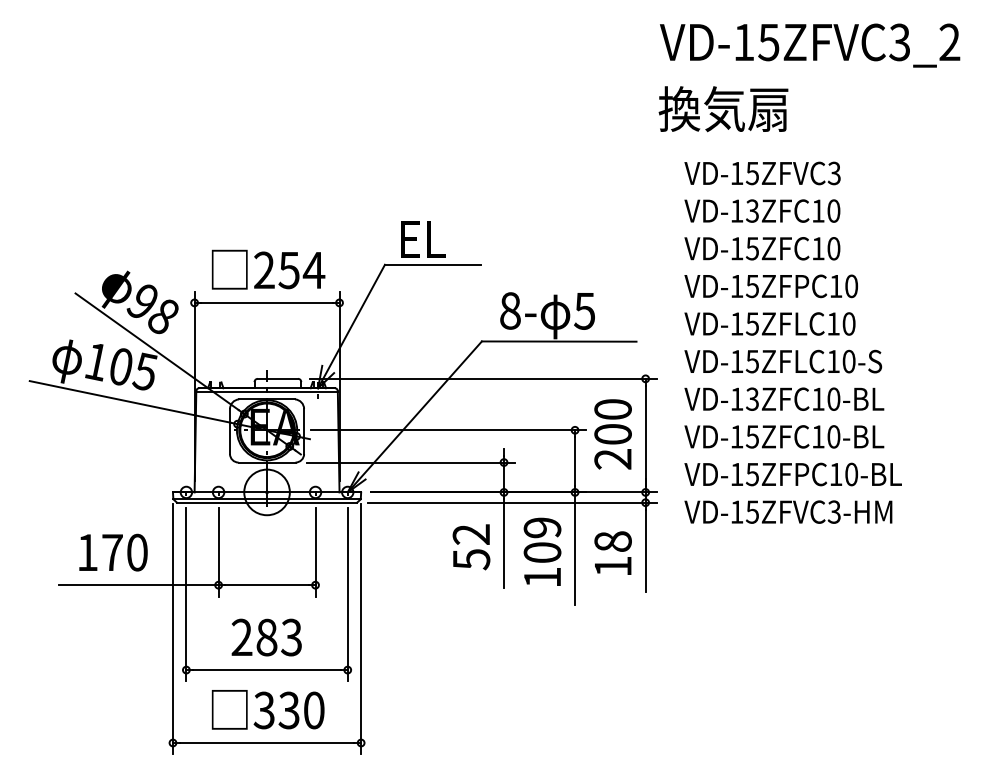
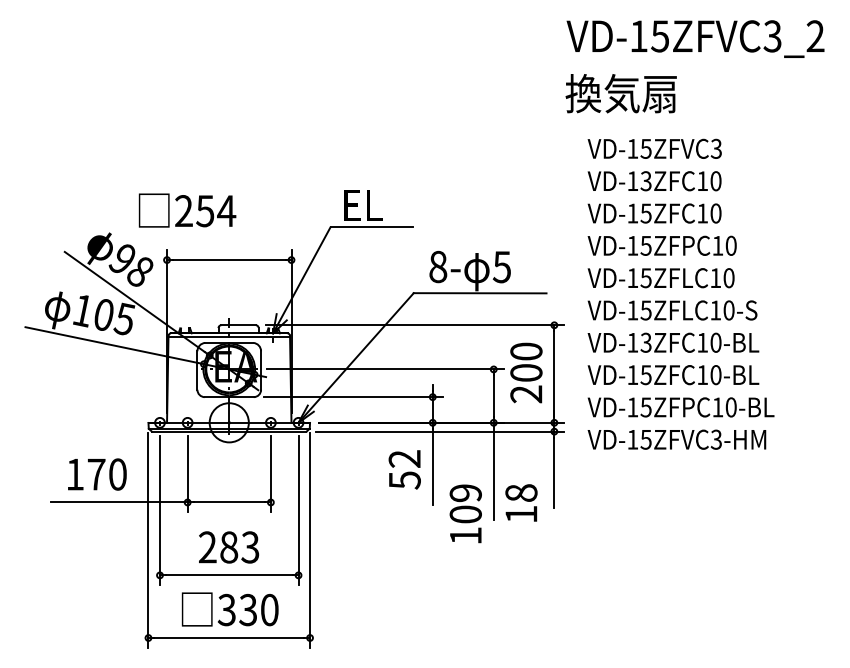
text: (268, 269) -> (187, 210), moved
text: (542, 551) -> (465, 513), moved
text: (613, 552) -> (521, 502), moved

